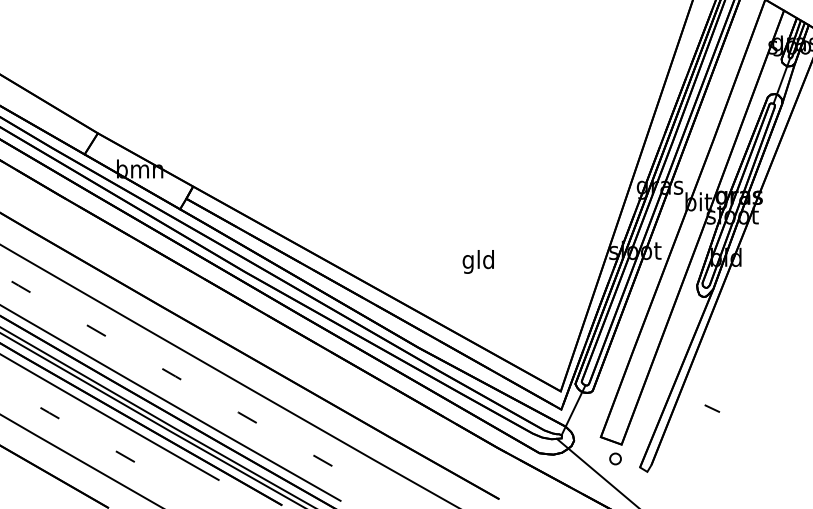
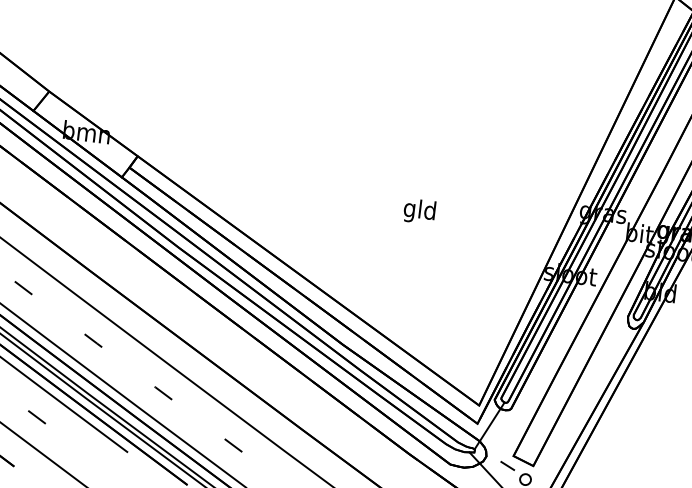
text: (477, 261) -> (418, 210), moved
line: (712, 408) -> (507, 465), moved

